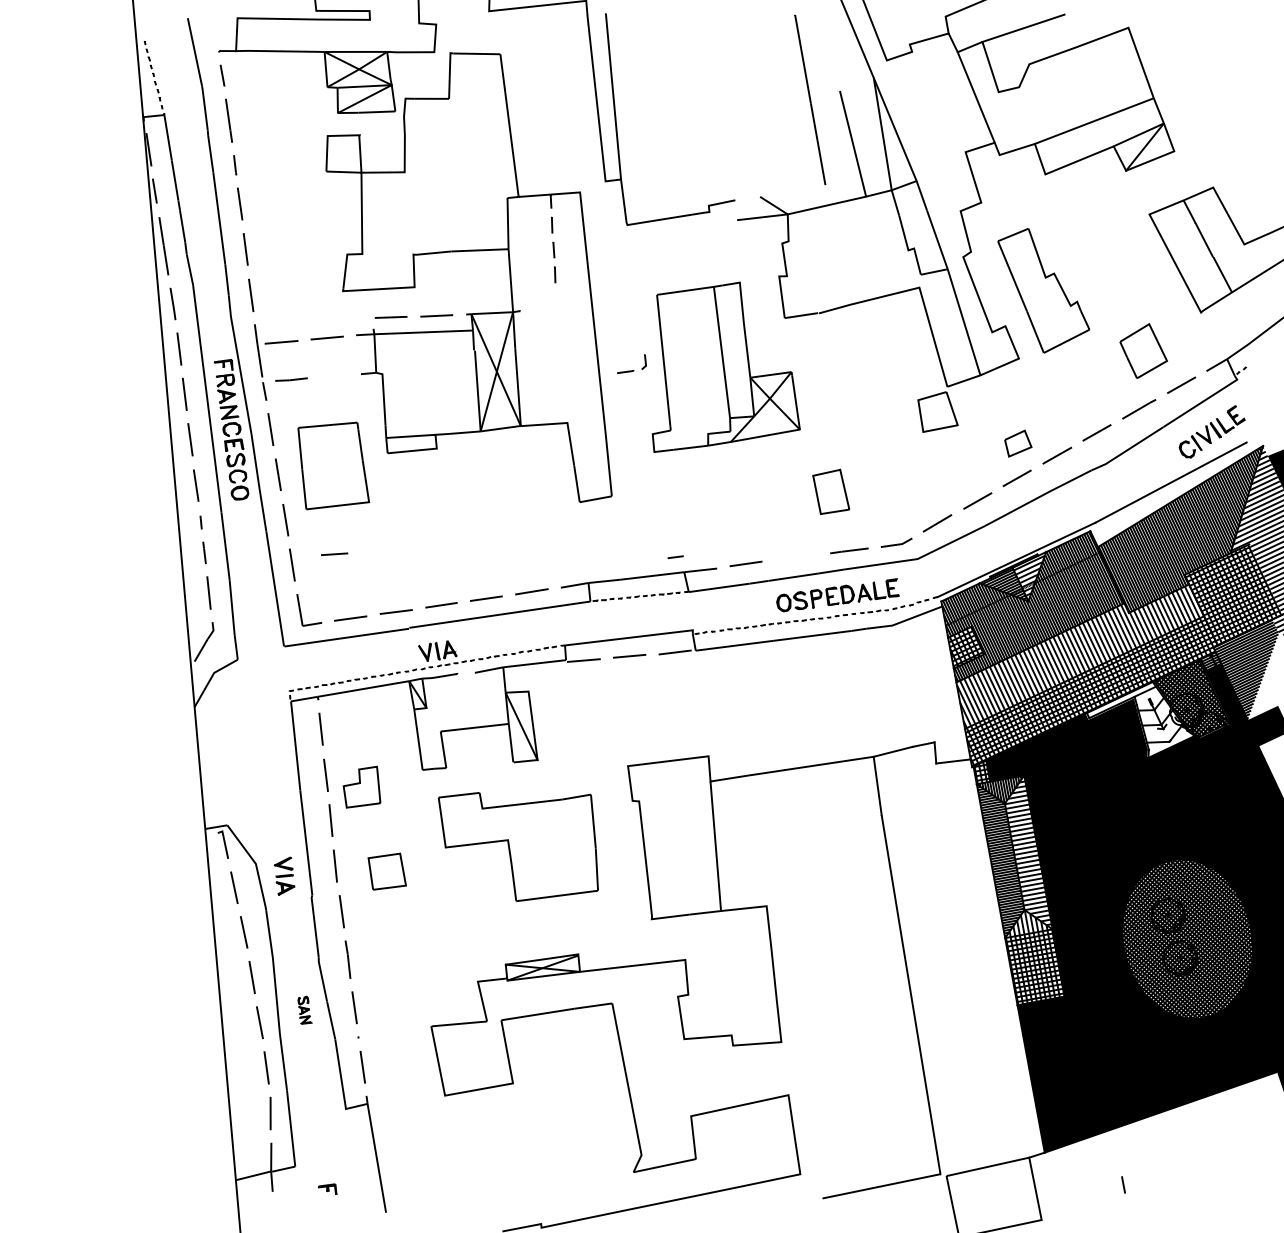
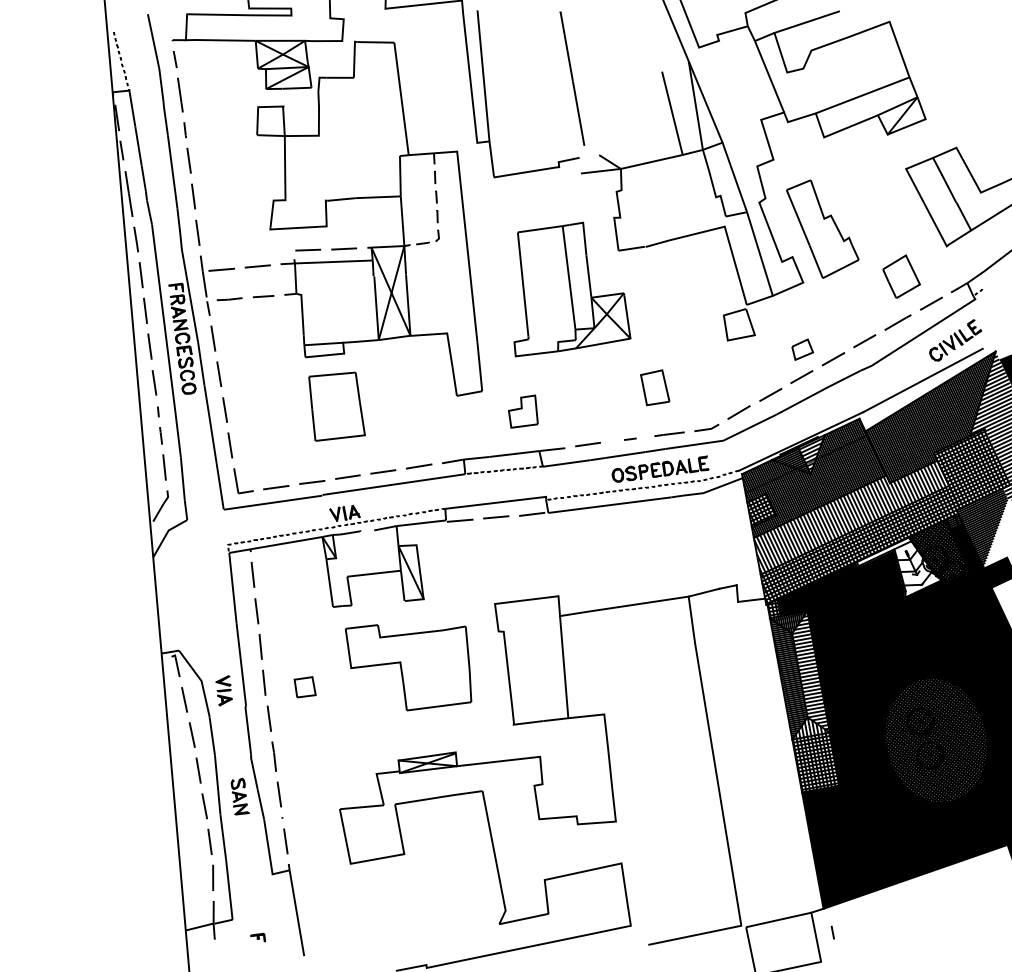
line: (810, 99) -> (572, 78), moved
part: (631, 370) -> (427, 242), moved
part: (333, 465) -> (336, 406), moved
line: (334, 553) -> (263, 295), moved
line: (675, 557) -> (630, 439), moved
part: (361, 786) -> (522, 411), moved
part: (387, 871) -> (305, 687), size x0.71
part: (304, 1009) -> (239, 795), size x1.67
line: (1123, 1184) -> (832, 932), moved

